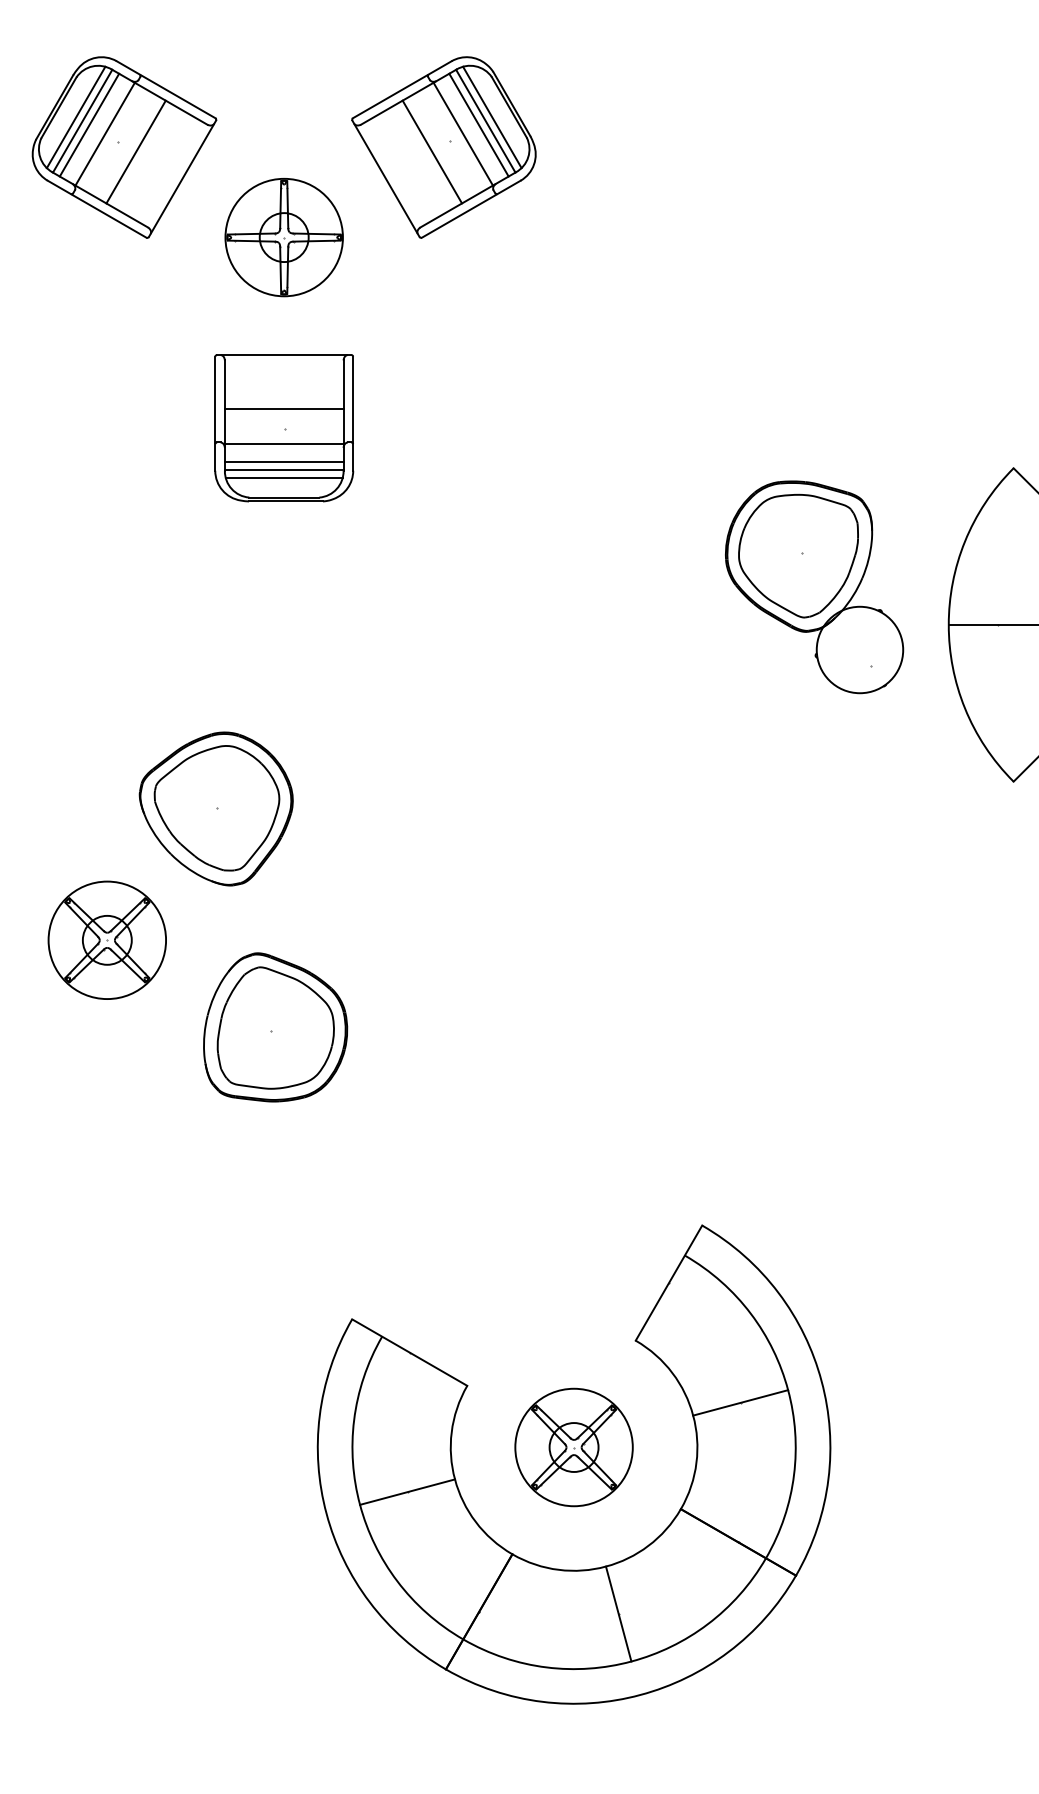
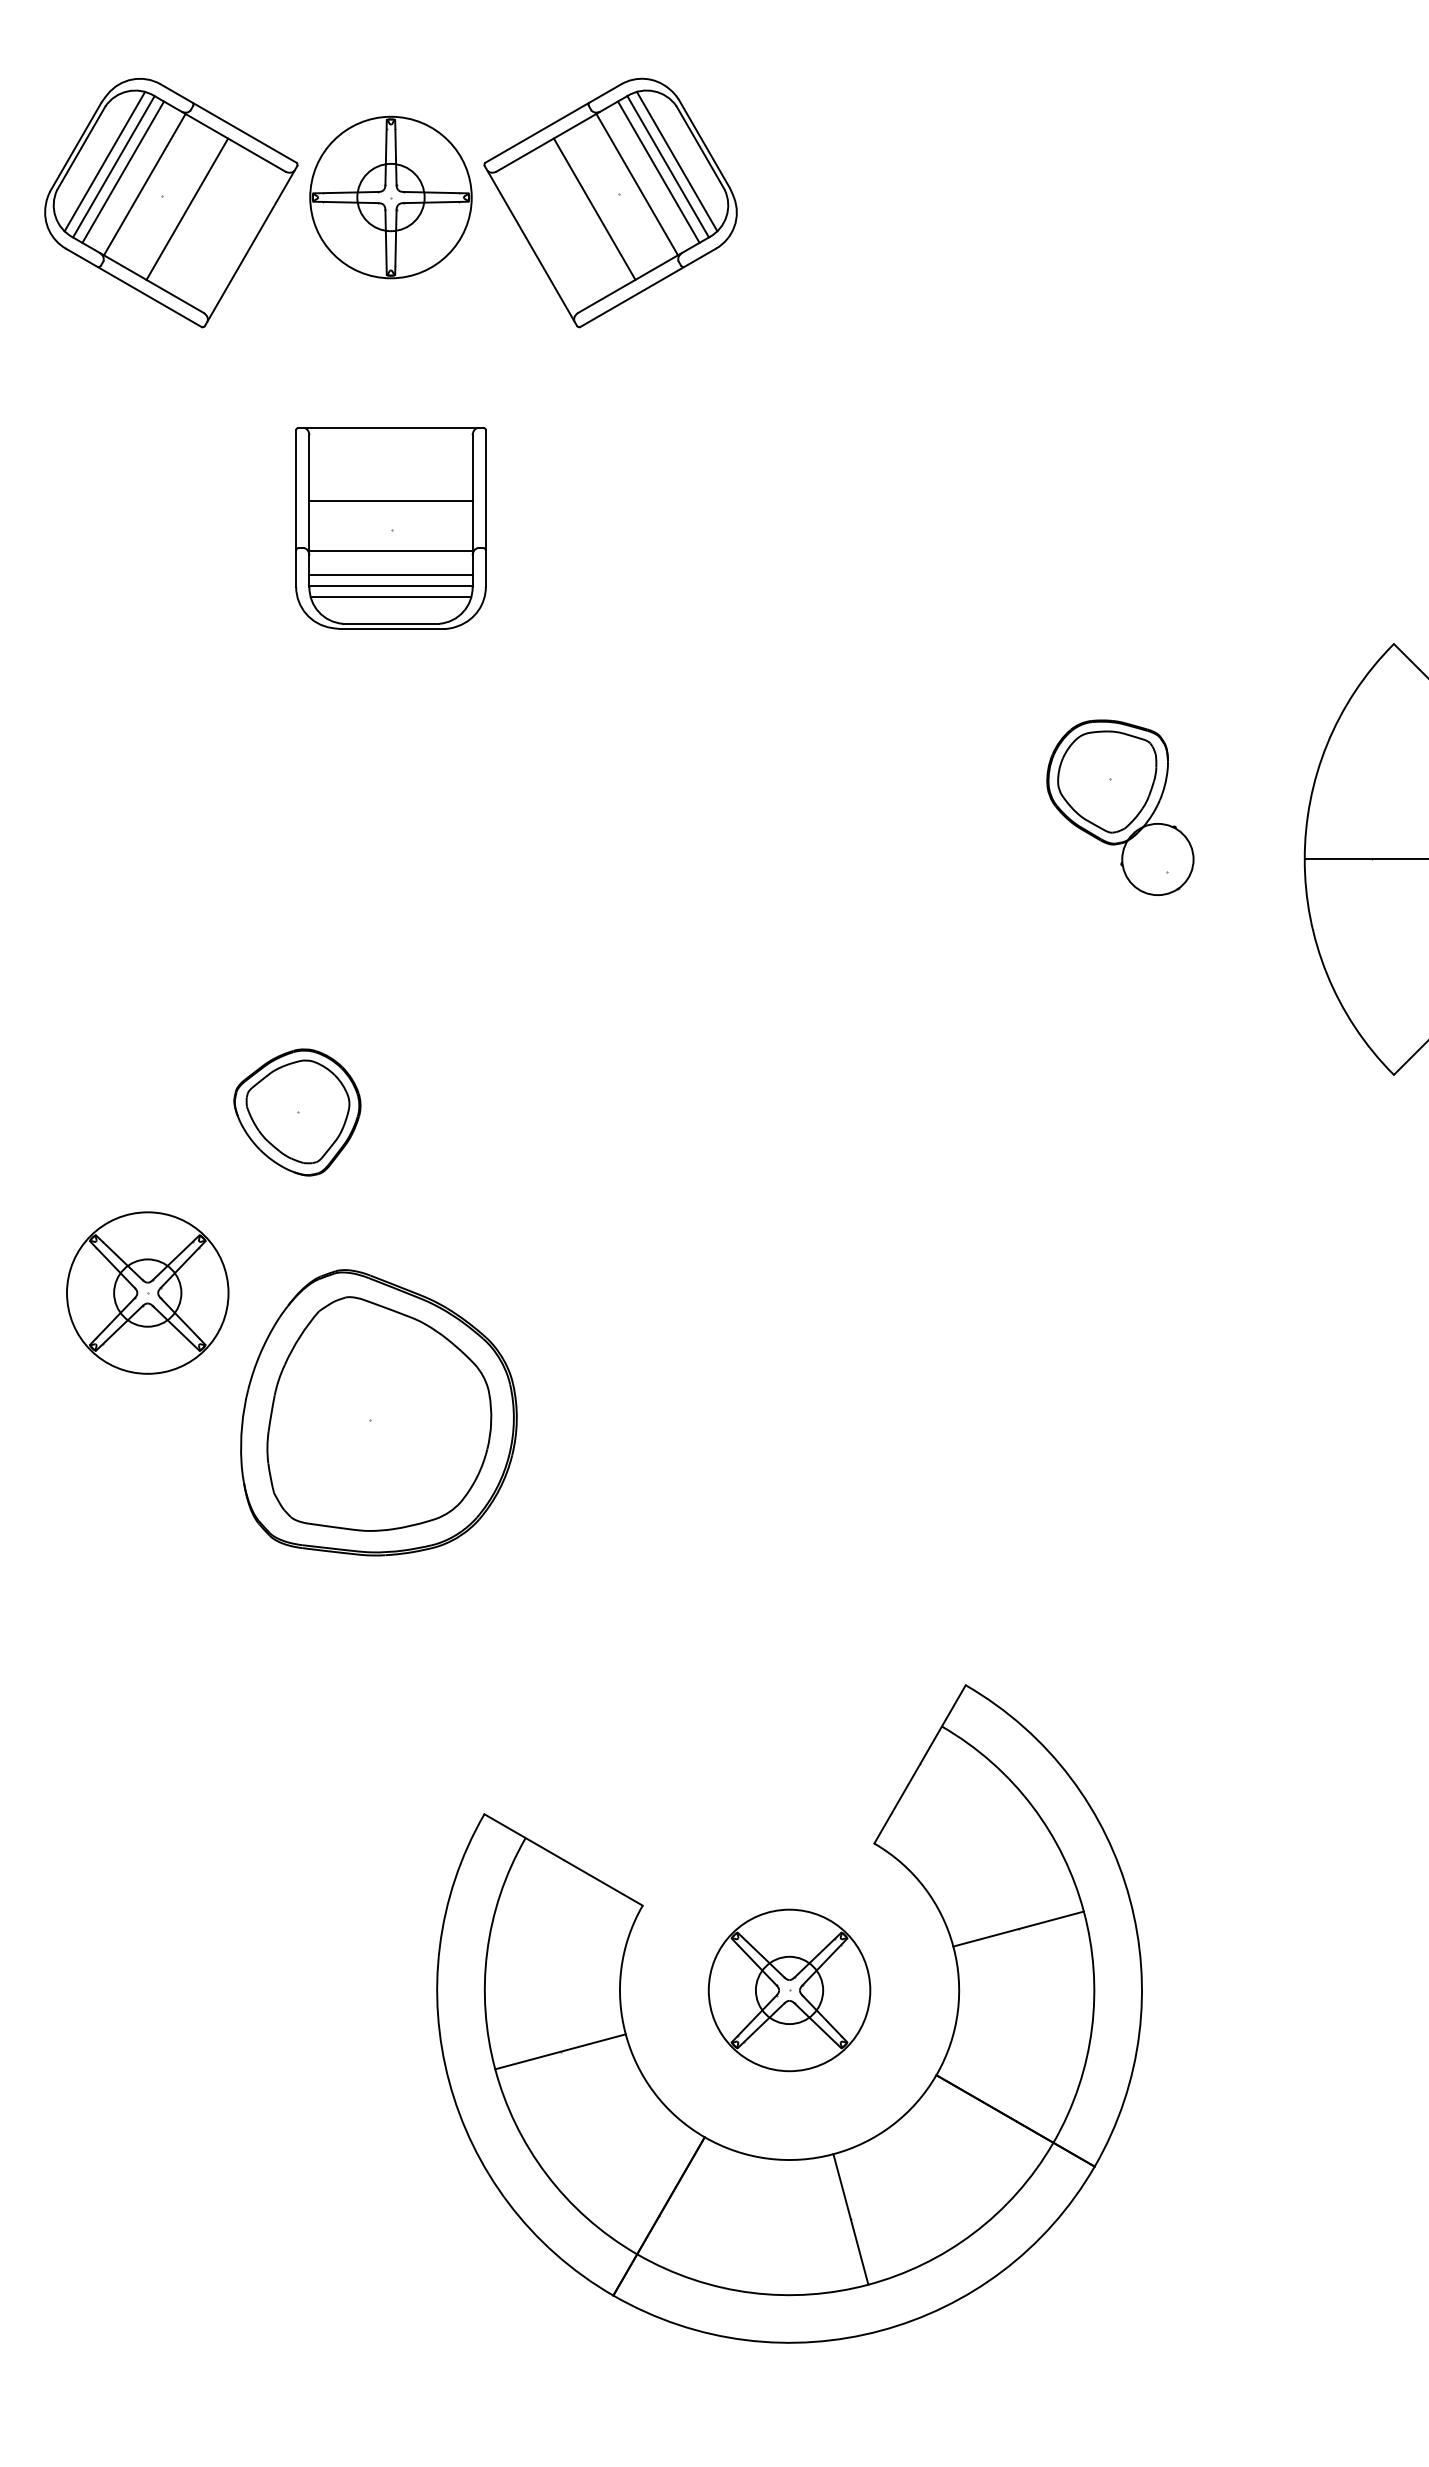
part: (283, 237) -> (390, 197), moved
part: (284, 428) -> (391, 528), moved
part: (814, 587) -> (1120, 807), size x0.6
part: (215, 808) -> (296, 1111), size x0.6
part: (275, 1027) -> (379, 1412), size x1.4

